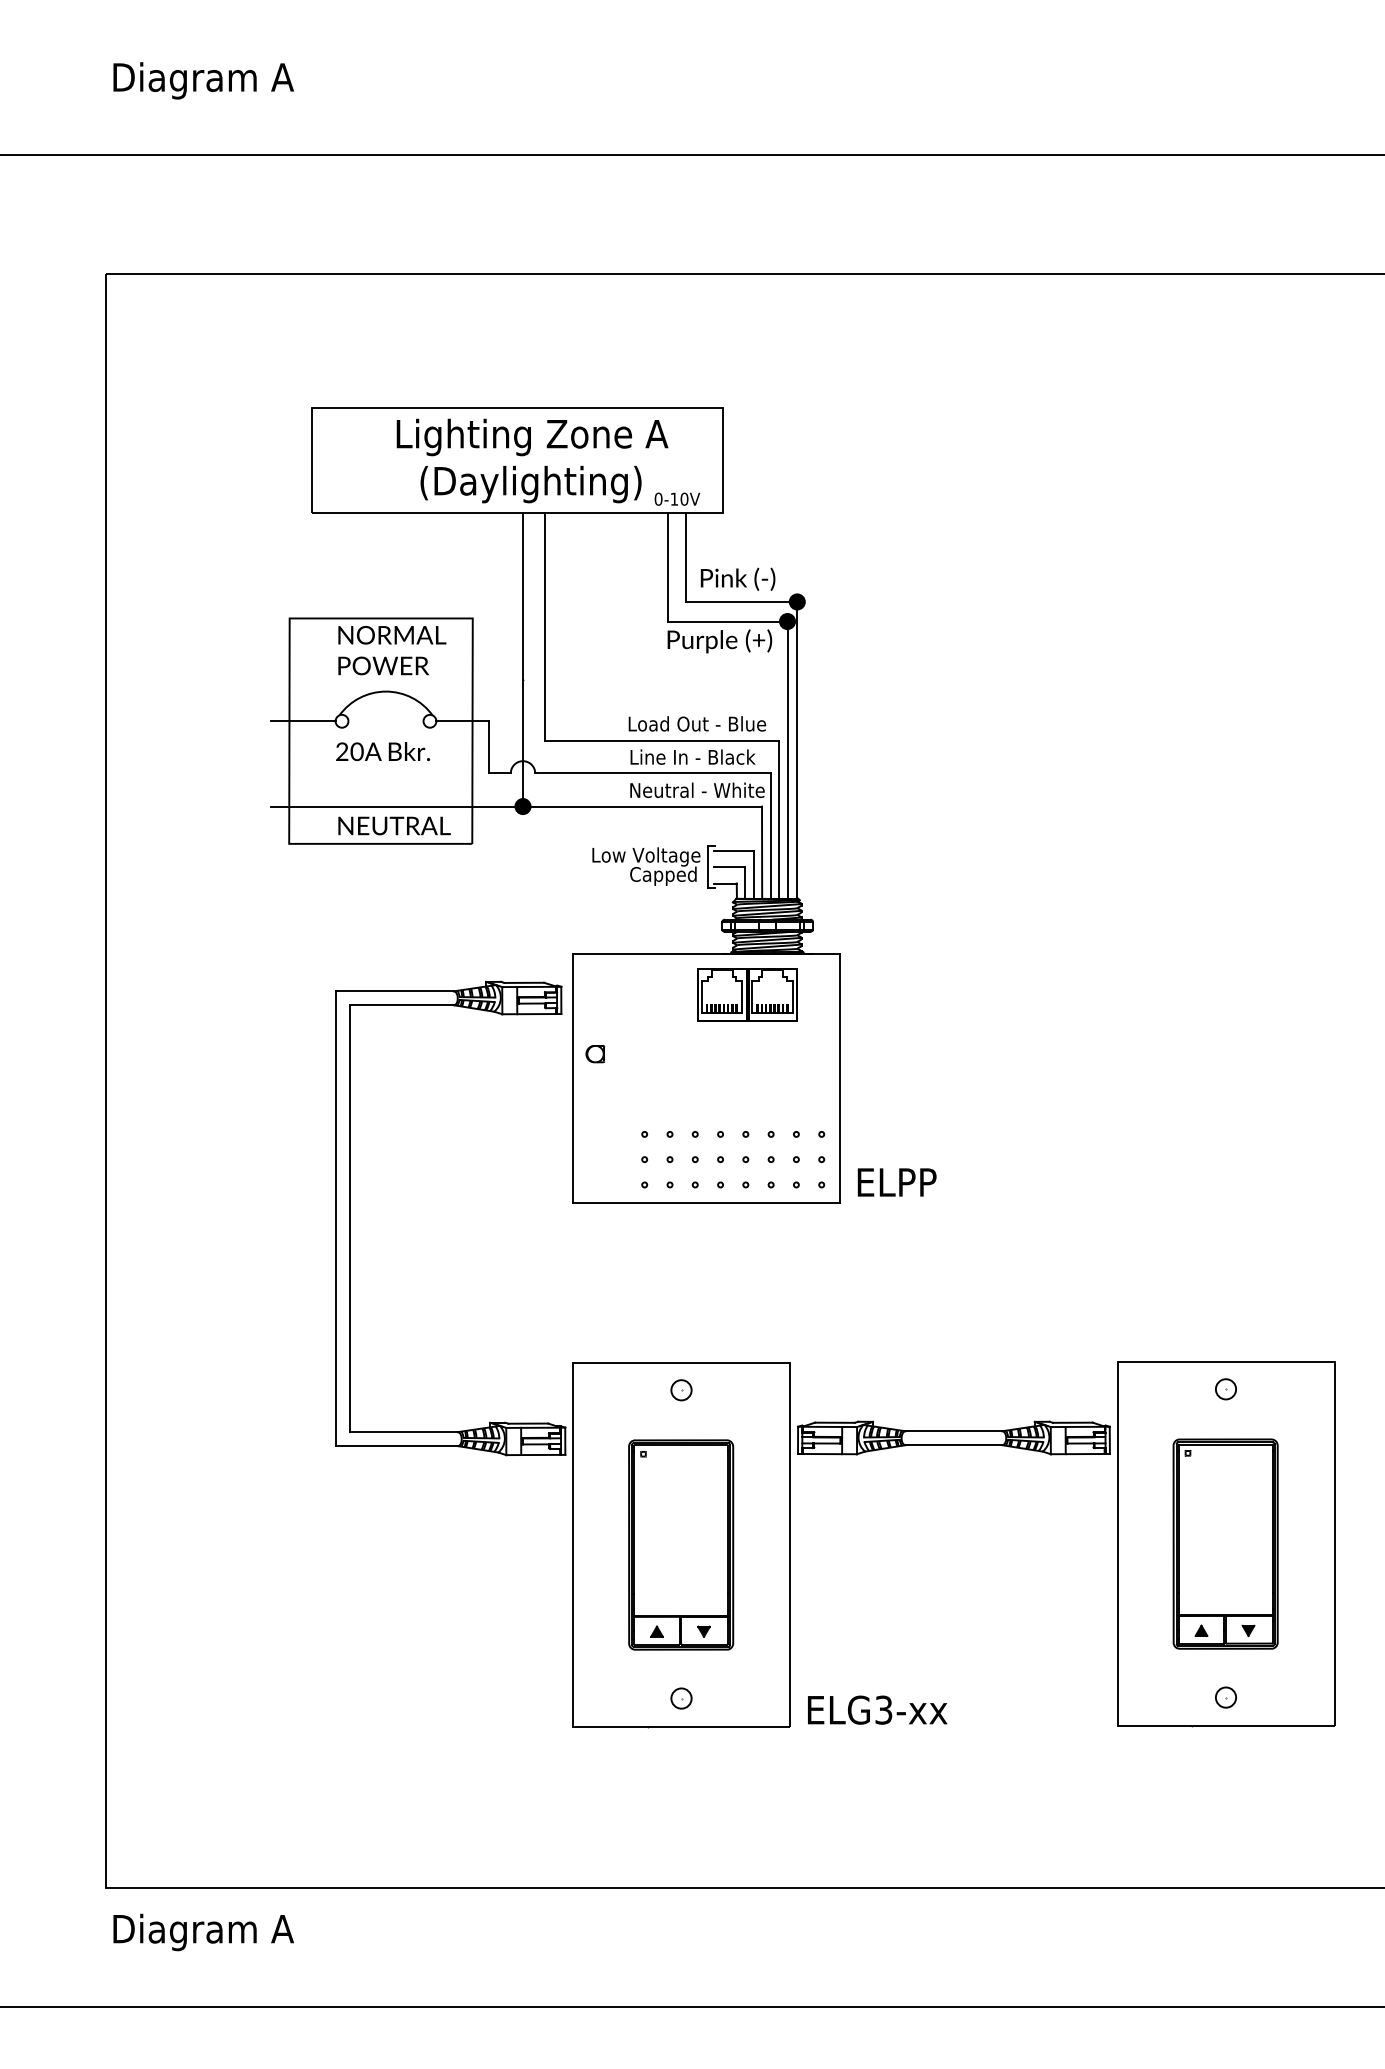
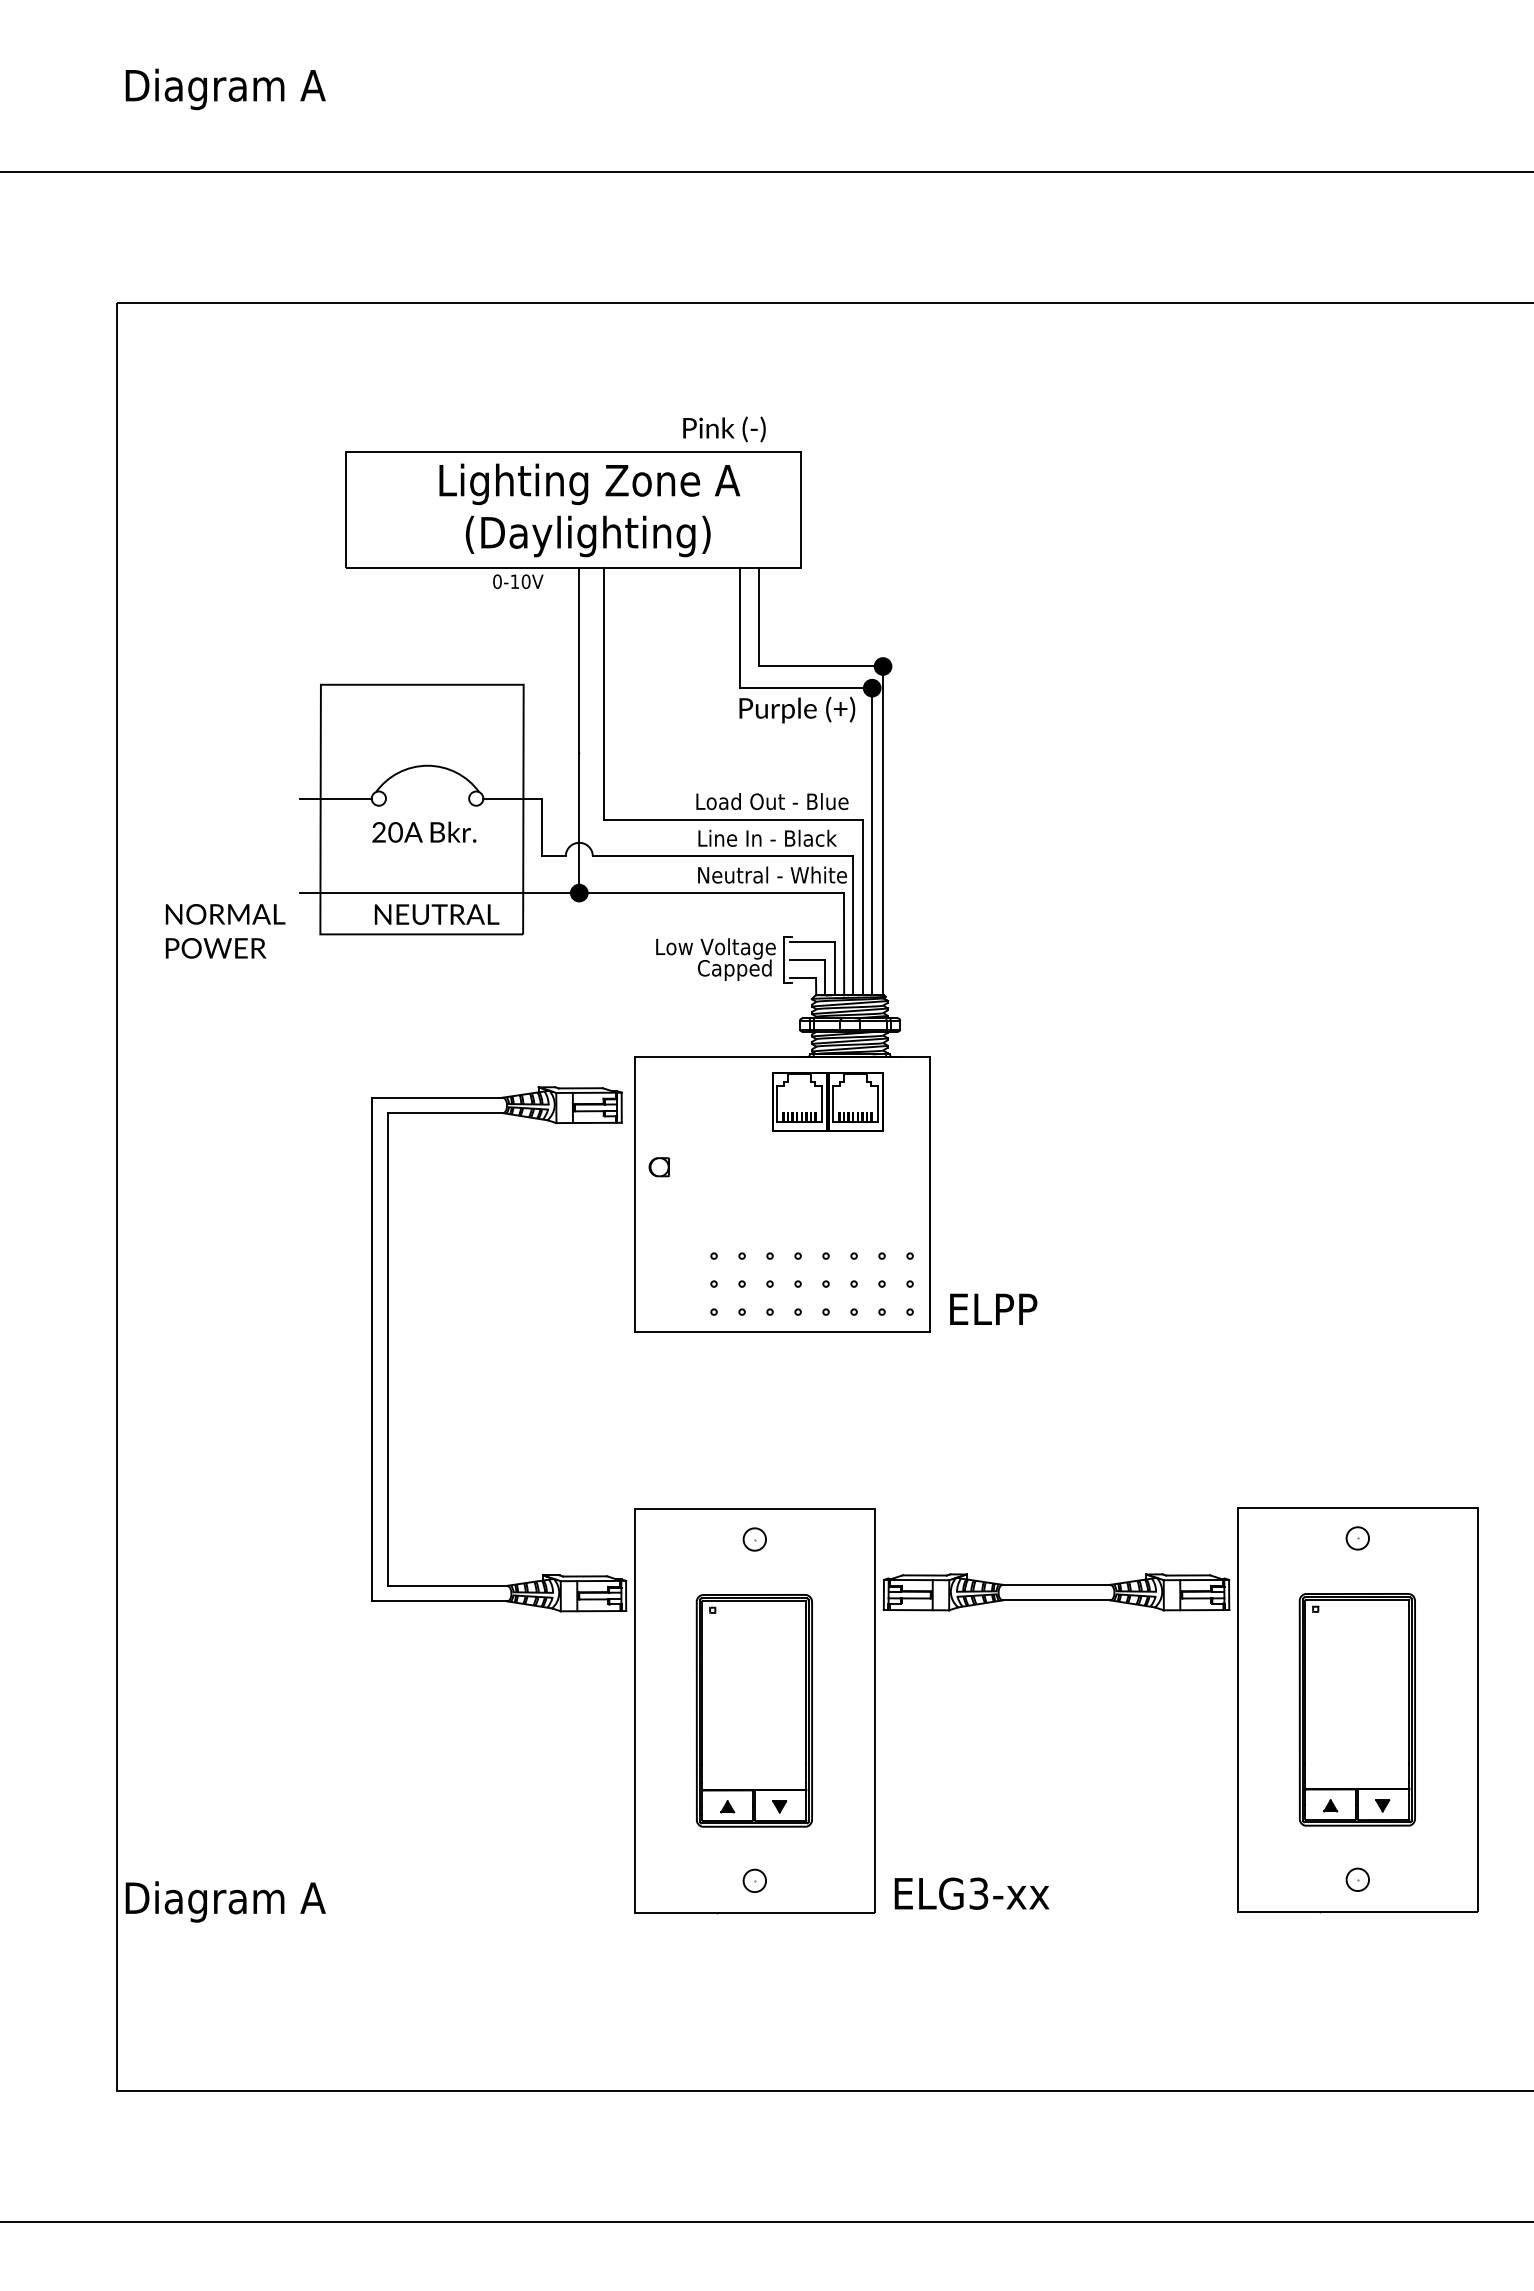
text: (677, 499) -> (518, 581), moved
text: (738, 579) -> (724, 429), moved
text: (392, 650) -> (225, 931), moved
text: (203, 1932) -> (225, 1901), moved

